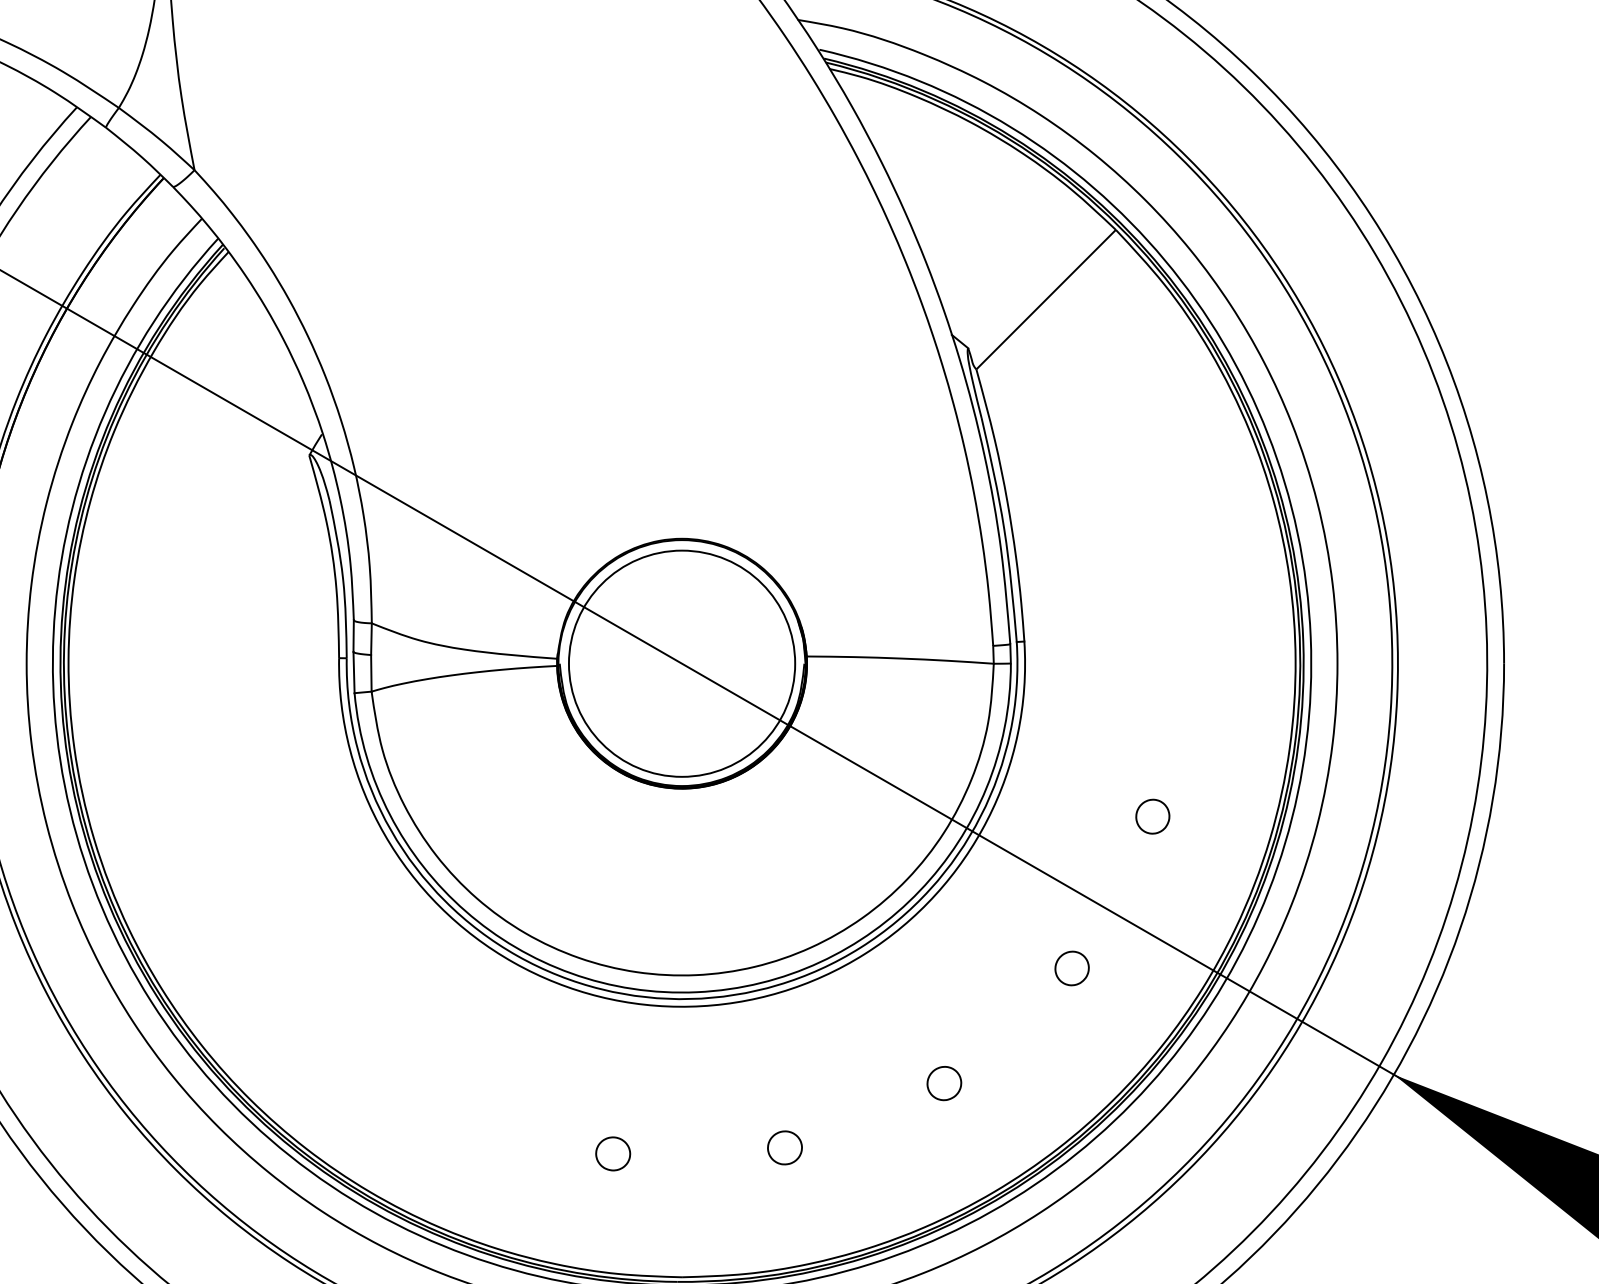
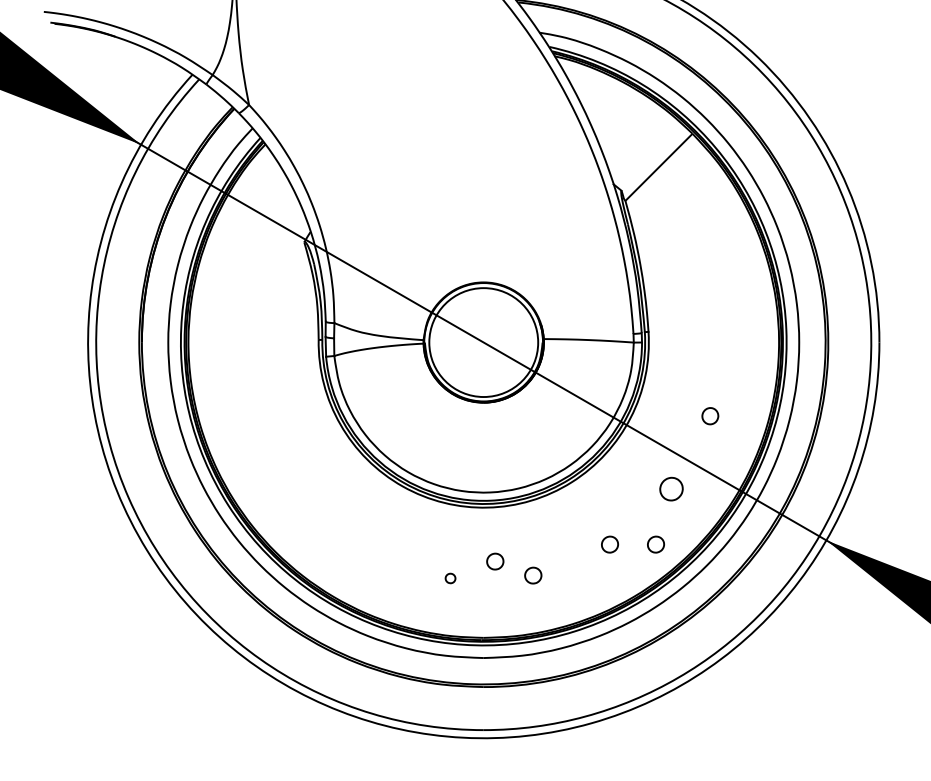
part: (1072, 968) -> (671, 489), size x1.4
part: (1038, 1083) -> (655, 544), added
part: (706, 1118) -> (495, 561), added
part: (612, 1153) -> (450, 578), size x0.6

